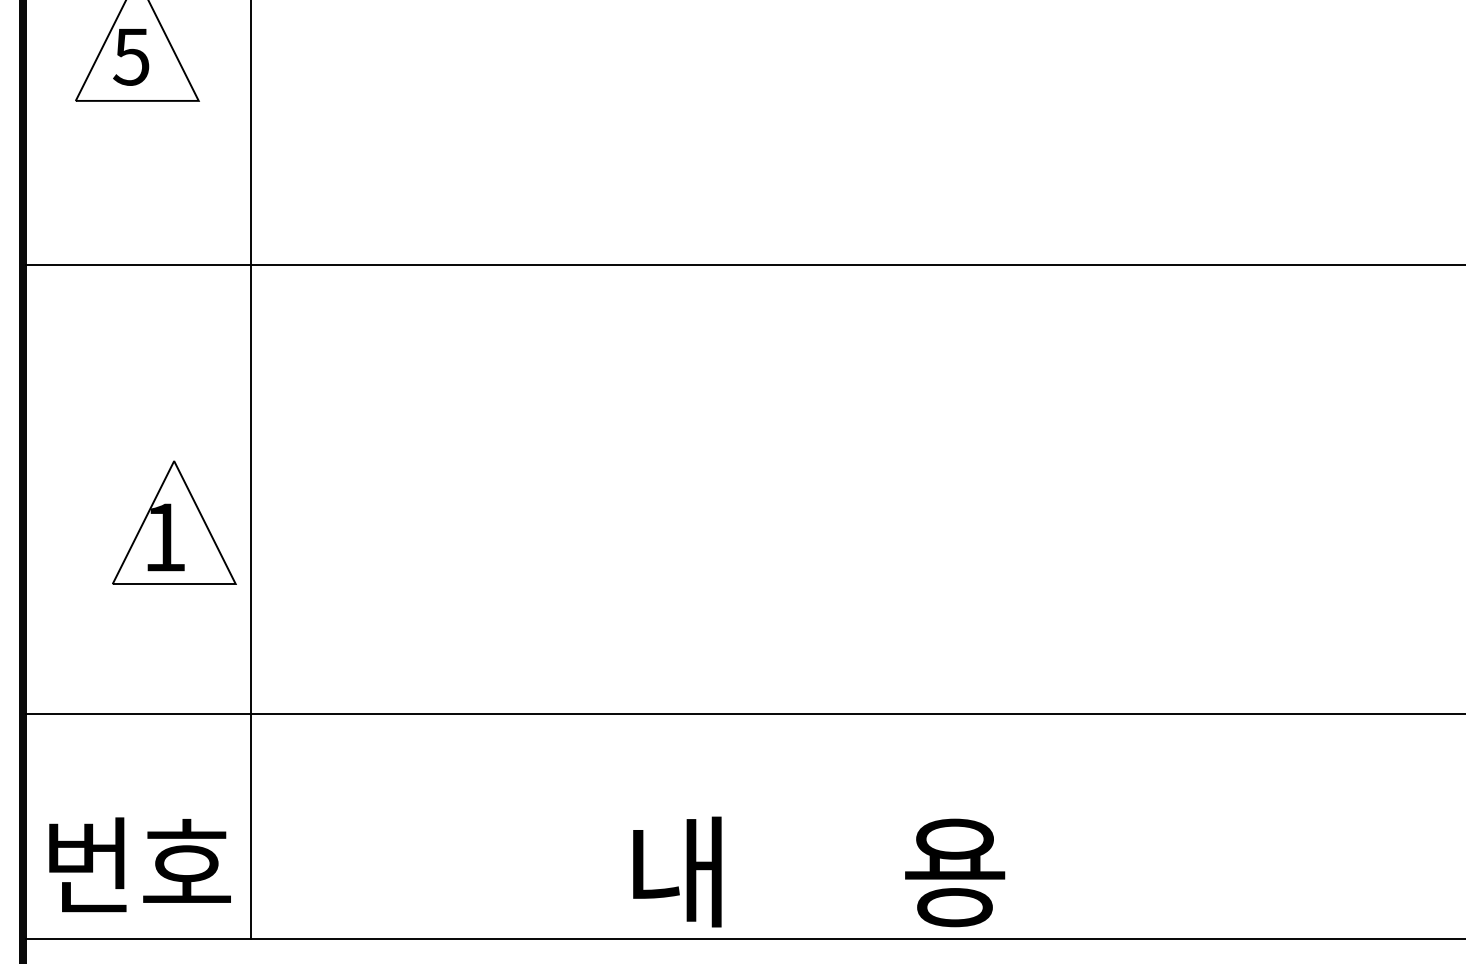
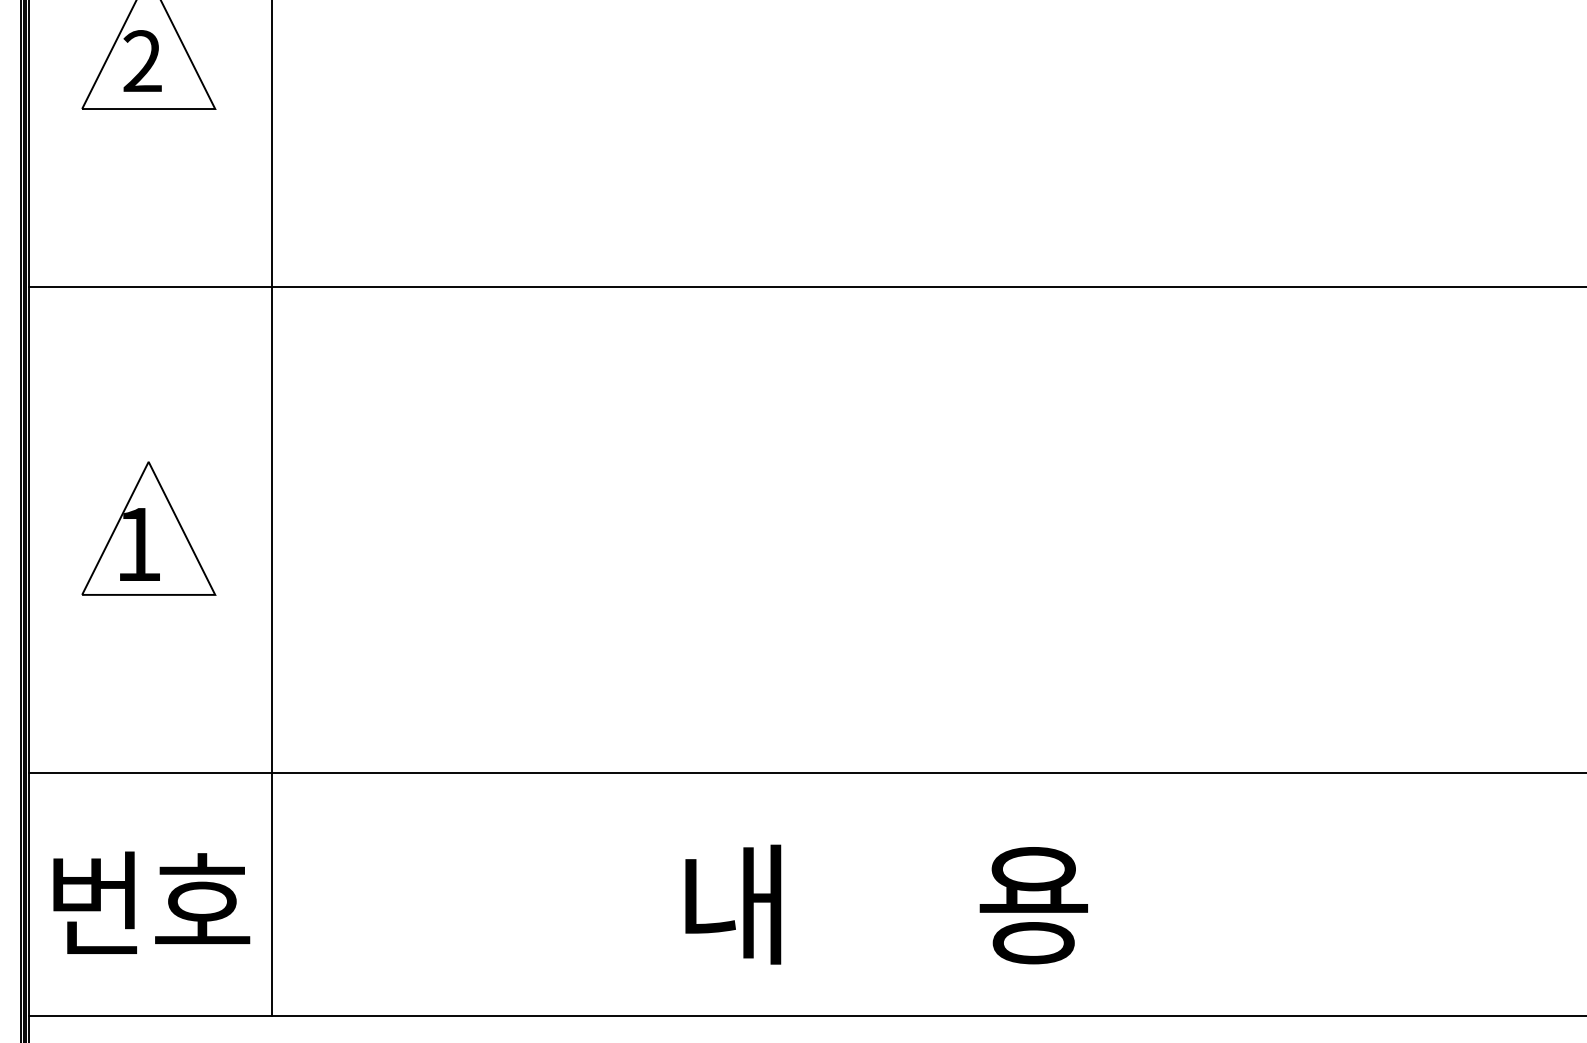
text: (130, 57) -> (141, 61), 5 -> 2
part: (174, 522) -> (148, 528), moved
text: (139, 864) -> (151, 902), moved
text: (818, 871) -> (886, 904), moved

